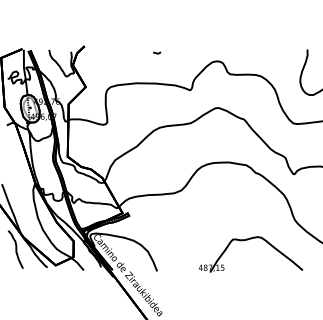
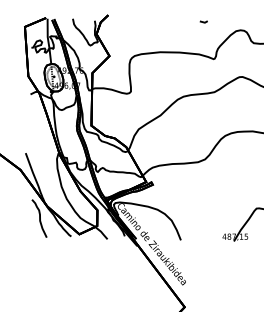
line: (157, 52) -> (204, 21), moved

